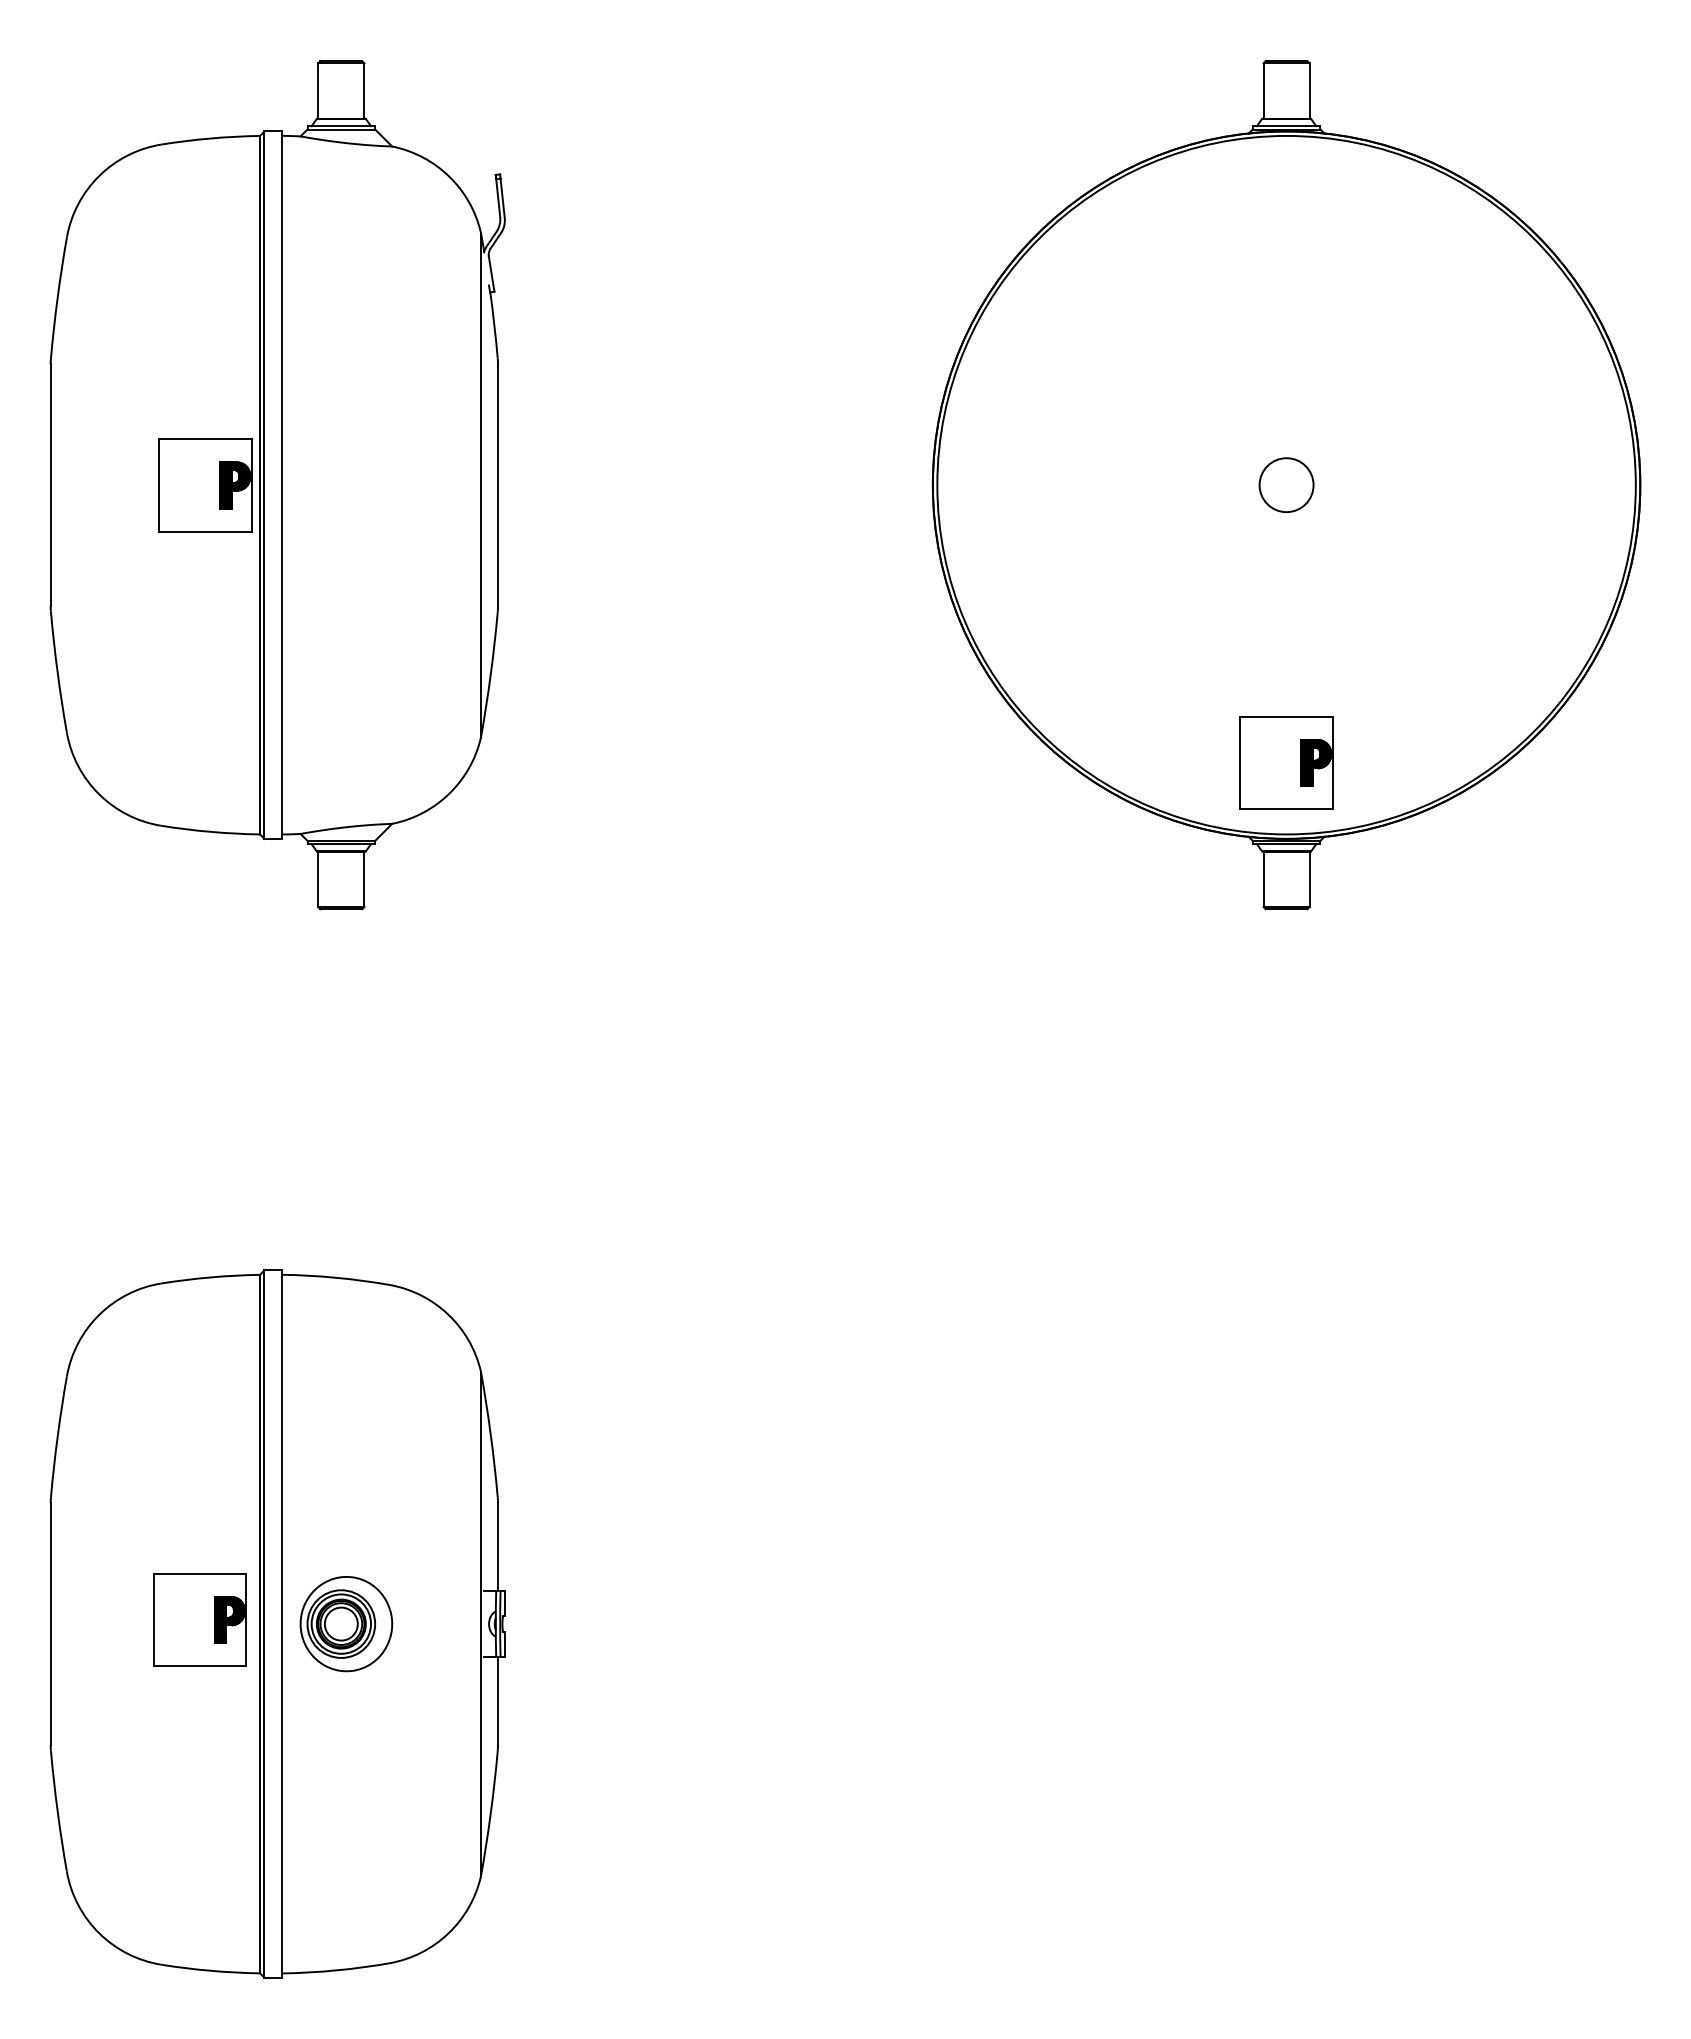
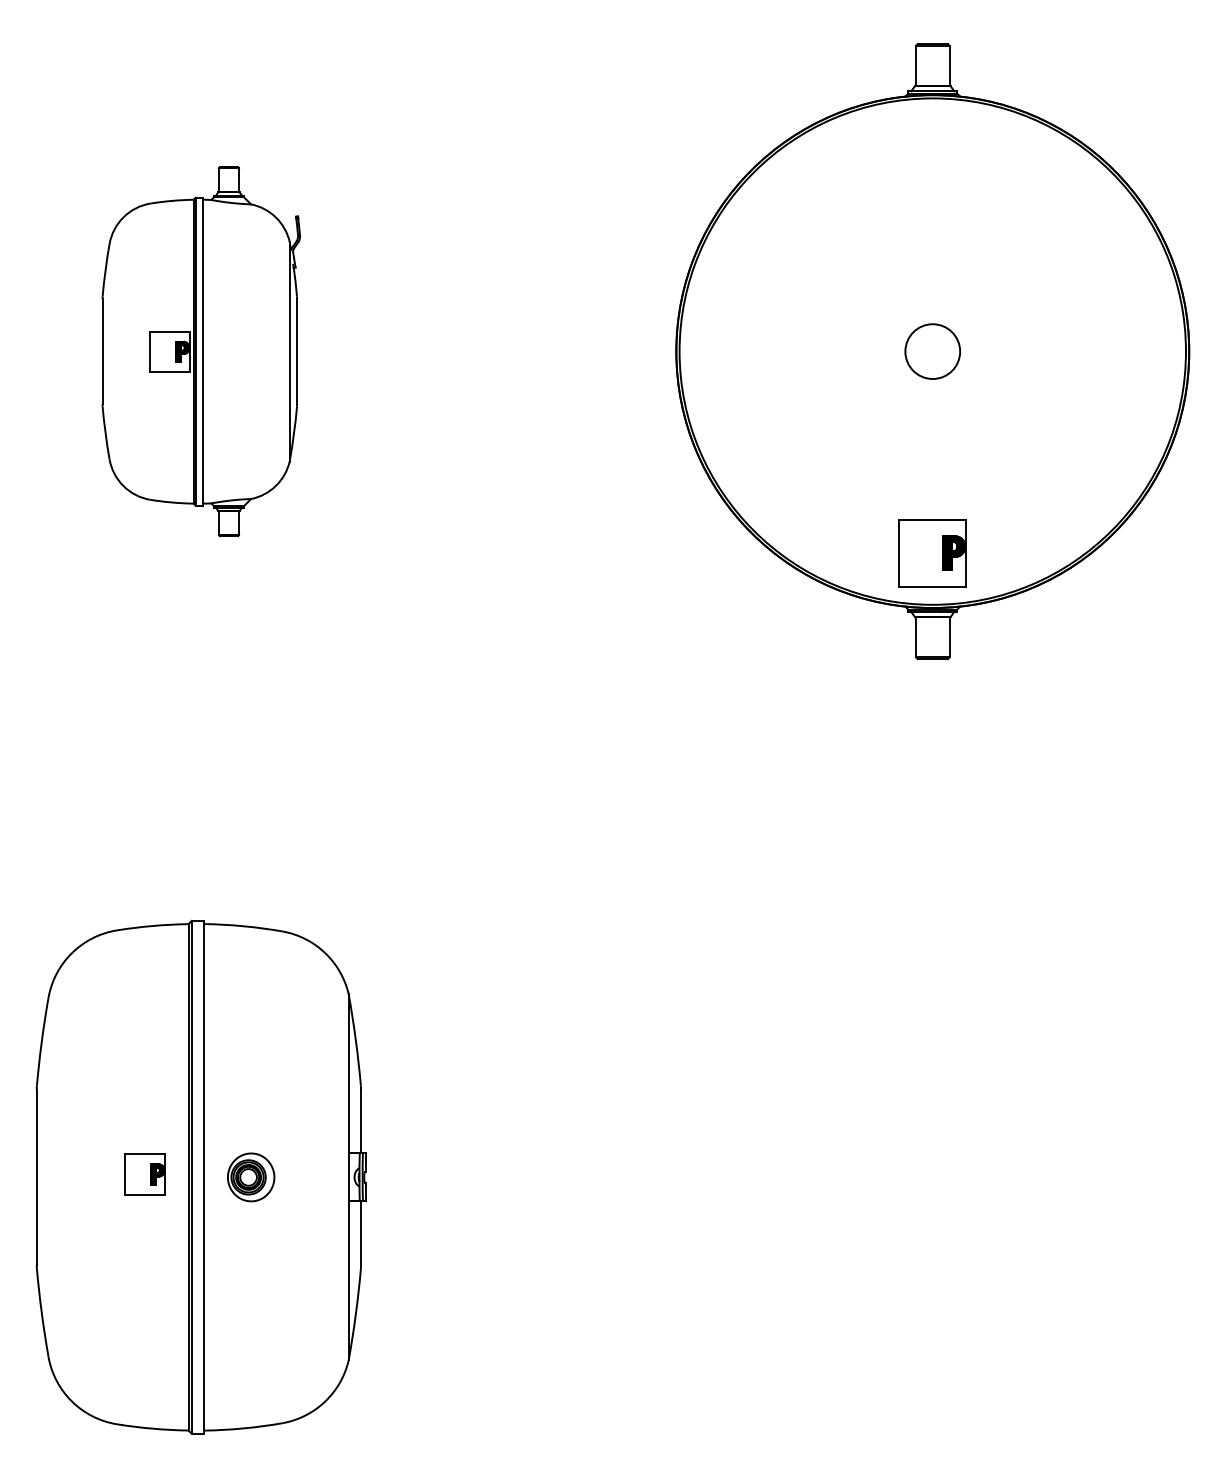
part: (277, 485) -> (201, 351), size x0.6
circle: (1286, 485) -> (932, 351), size x1.4
part: (199, 1619) -> (144, 1174), size x0.6
part: (346, 1624) -> (251, 1177), size x0.7

